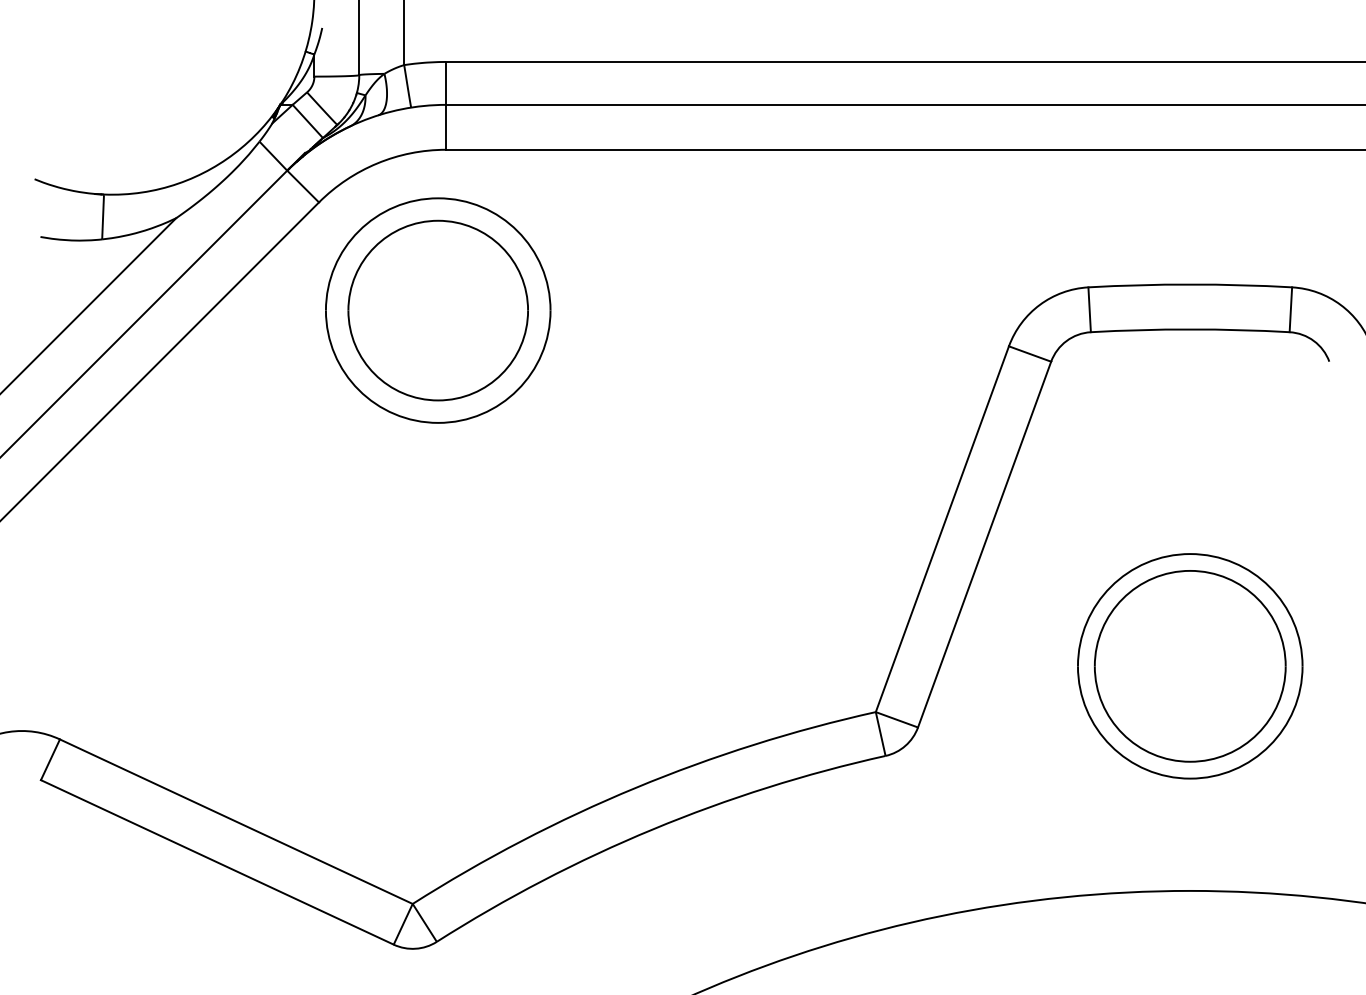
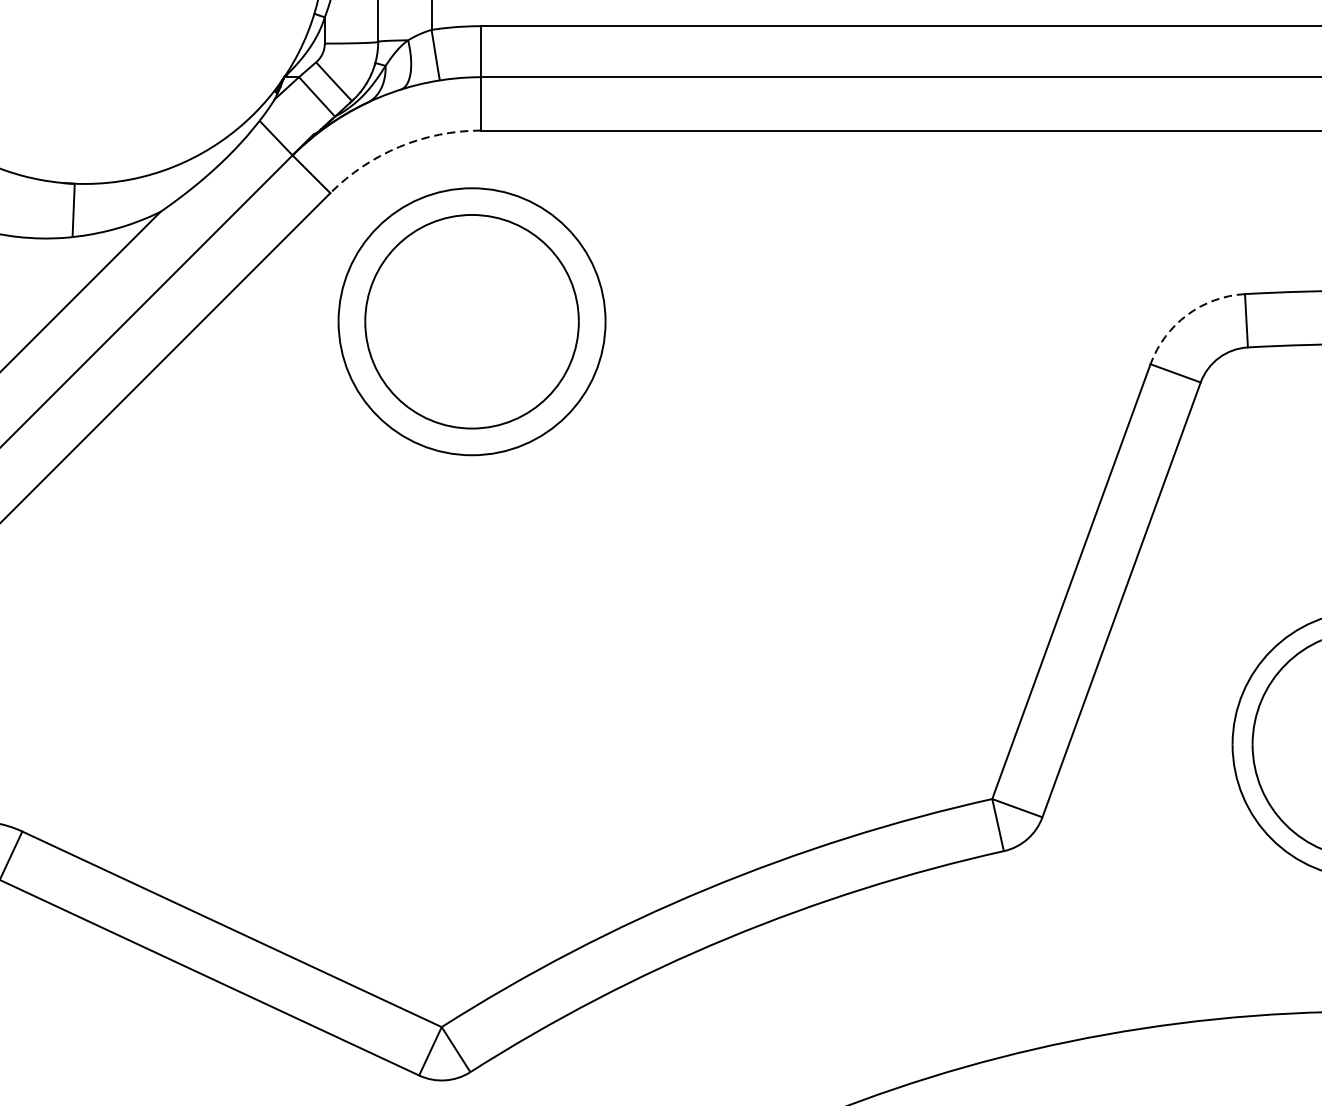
arc: (377, 163) -> (399, 146), solid -> dashed
arc: (1039, 304) -> (1186, 314), solid -> dashed

